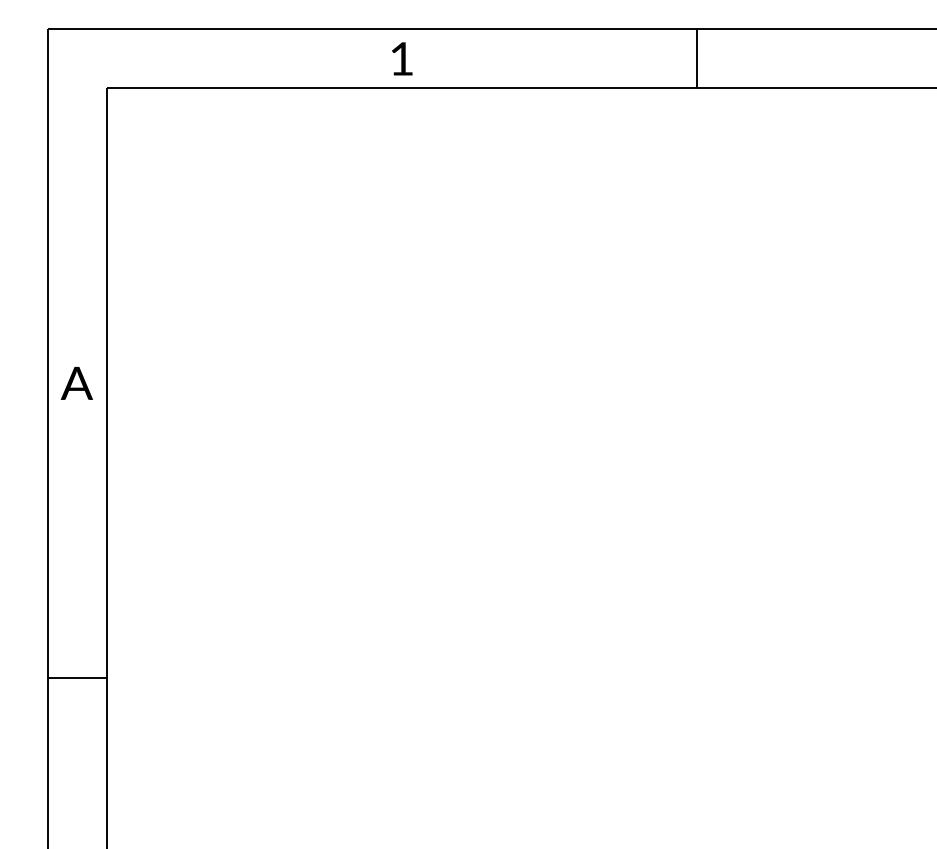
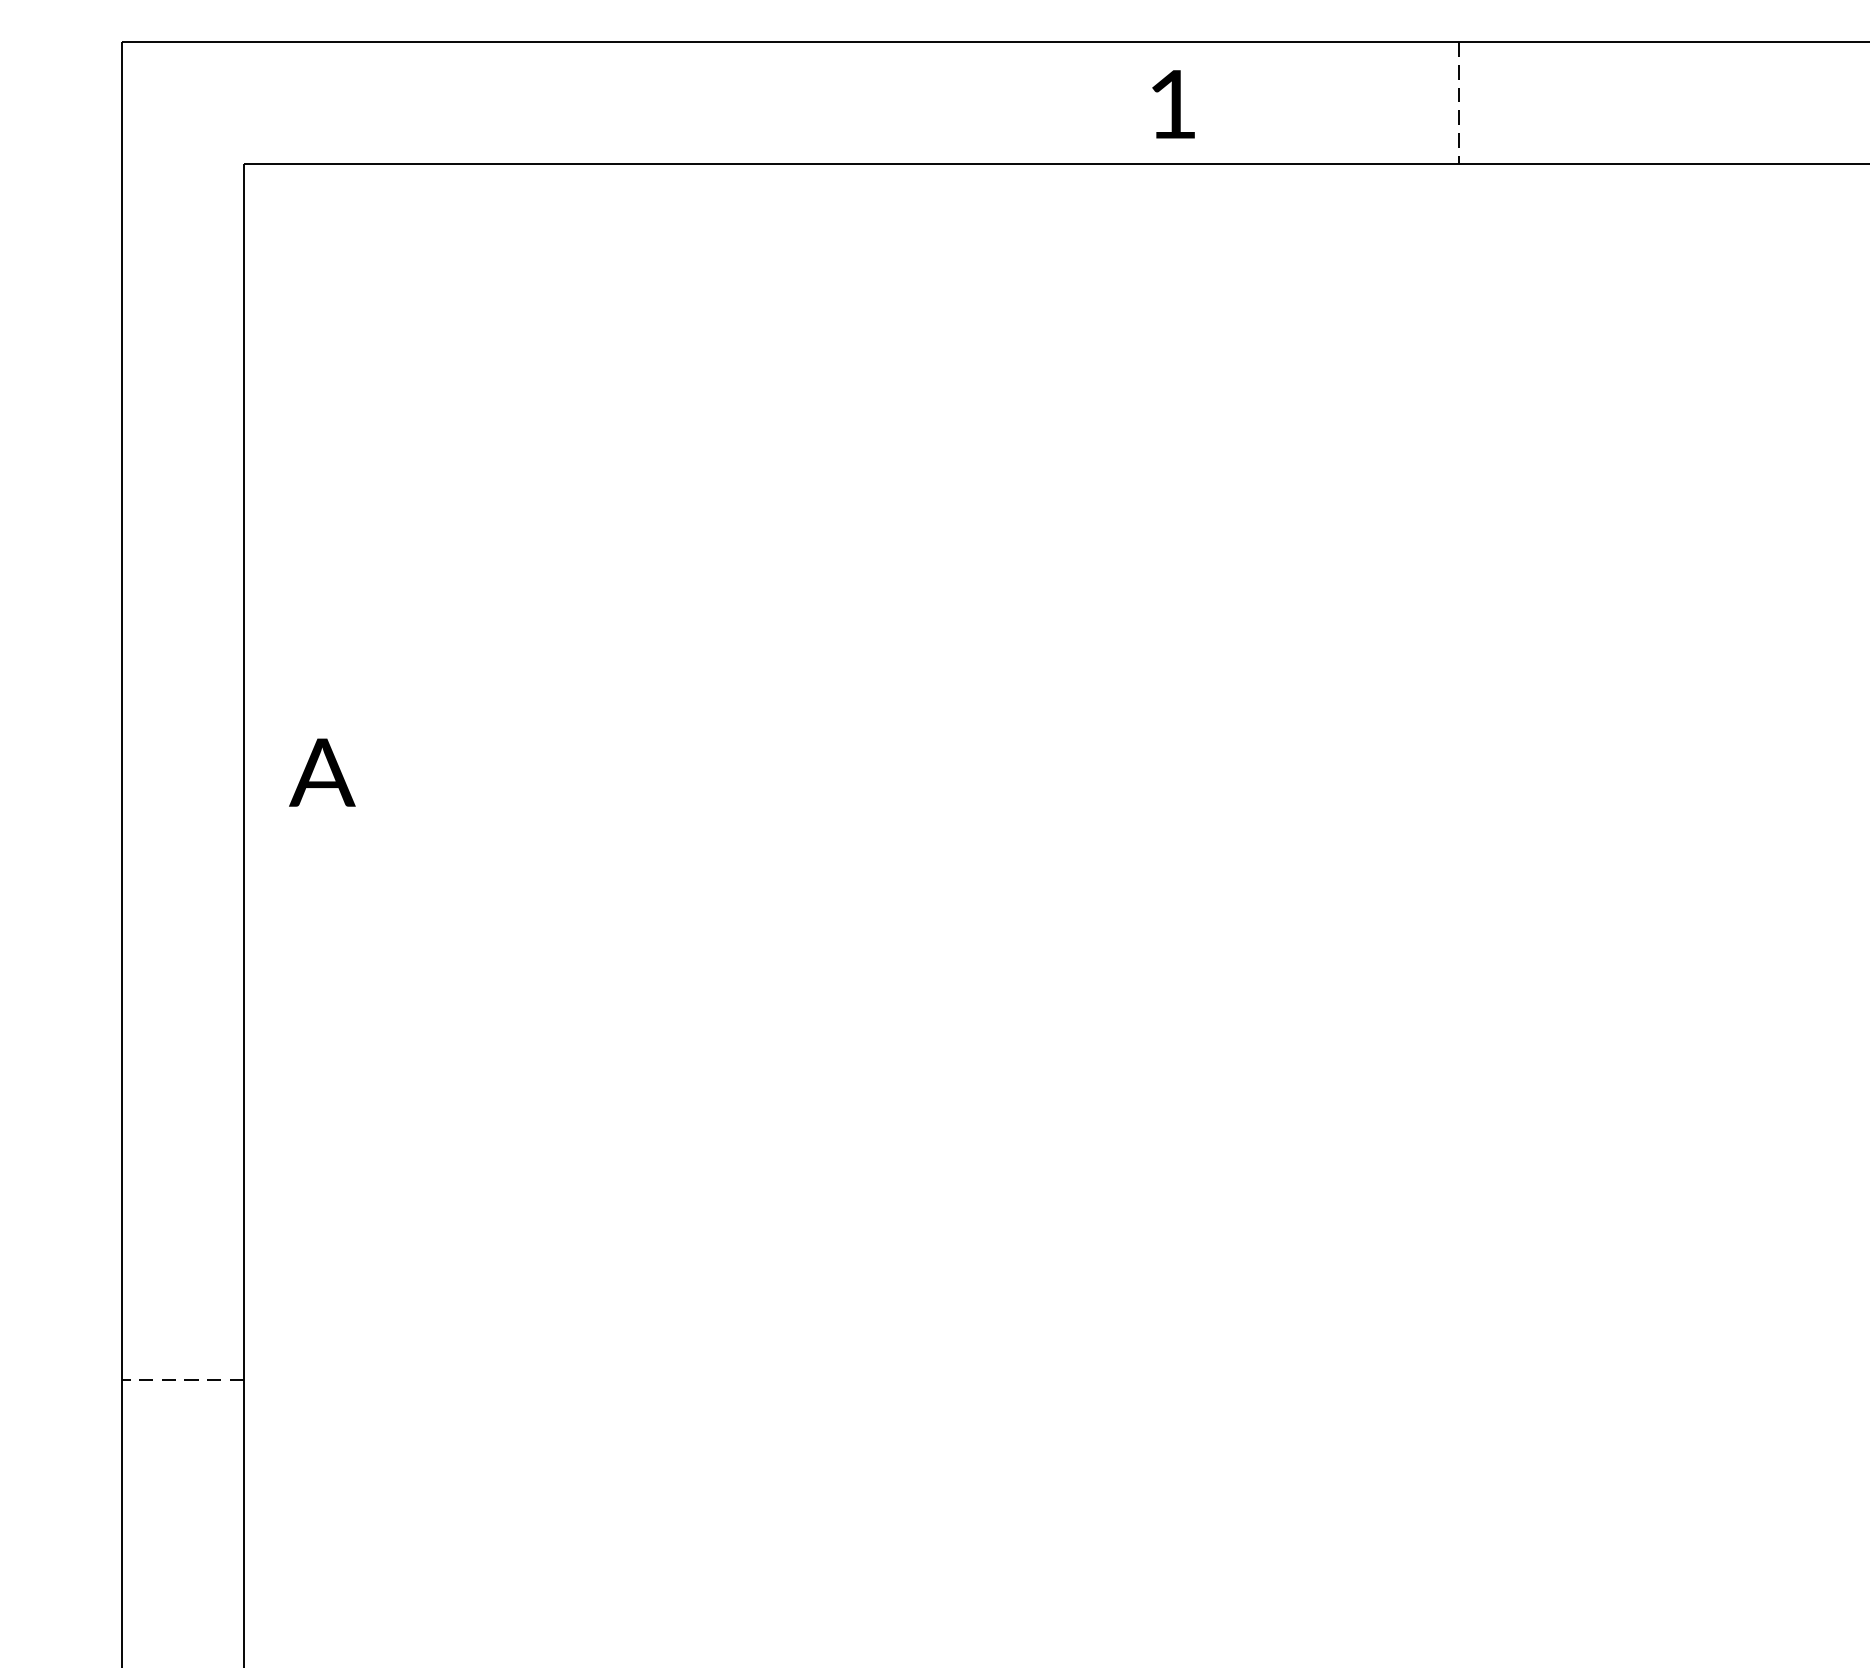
text: (402, 58) -> (1174, 103), moved
line: (696, 58) -> (1458, 103), solid -> dashed
text: (76, 382) -> (321, 770), moved
line: (77, 678) -> (183, 1380), solid -> dashed

